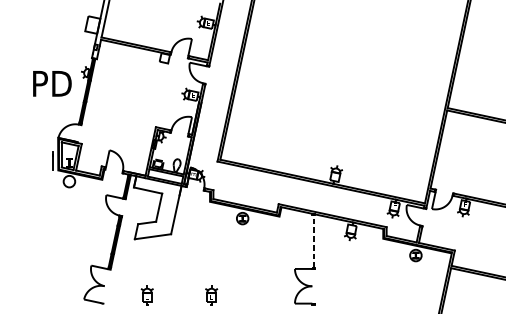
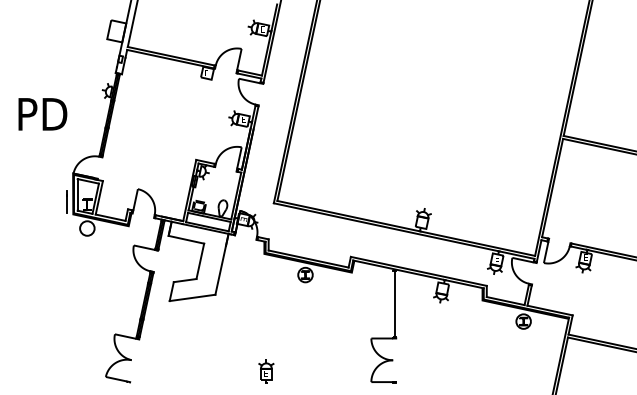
text: (52, 83) -> (42, 114), moved
line: (313, 241) -> (394, 303), dashed -> solid
part: (147, 295) -> (185, 371), removed

